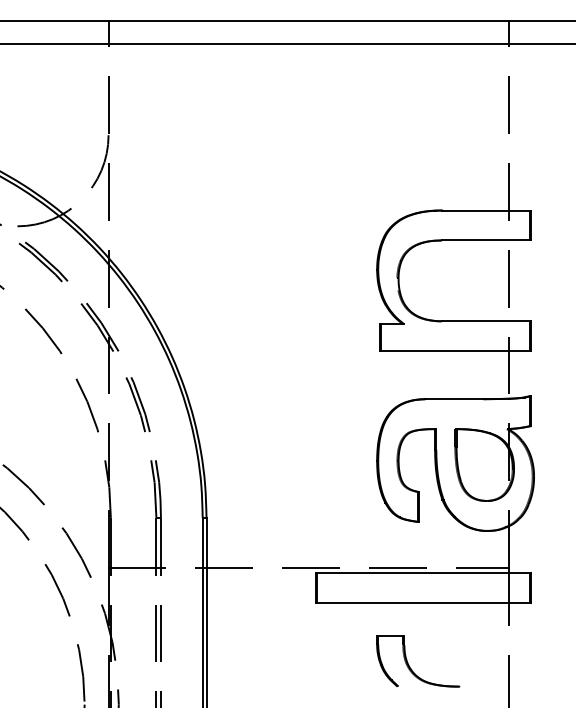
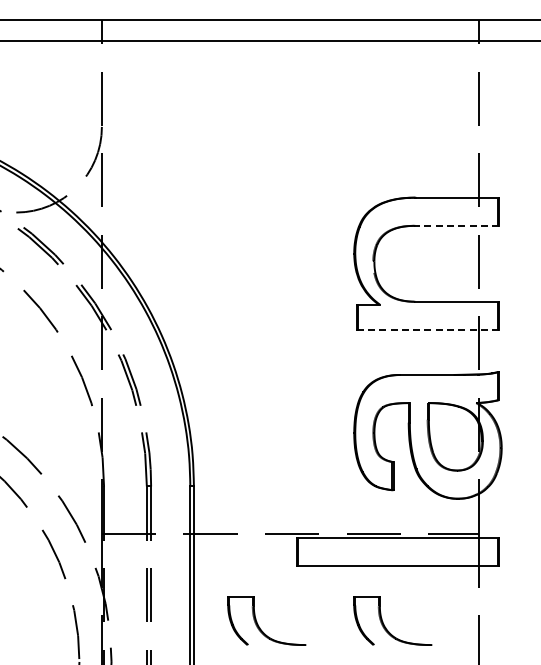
line: (487, 240) -> (457, 225), solid -> dashed
line: (456, 350) -> (428, 329), solid -> dashed
part: (275, 664) -> (258, 624), added

